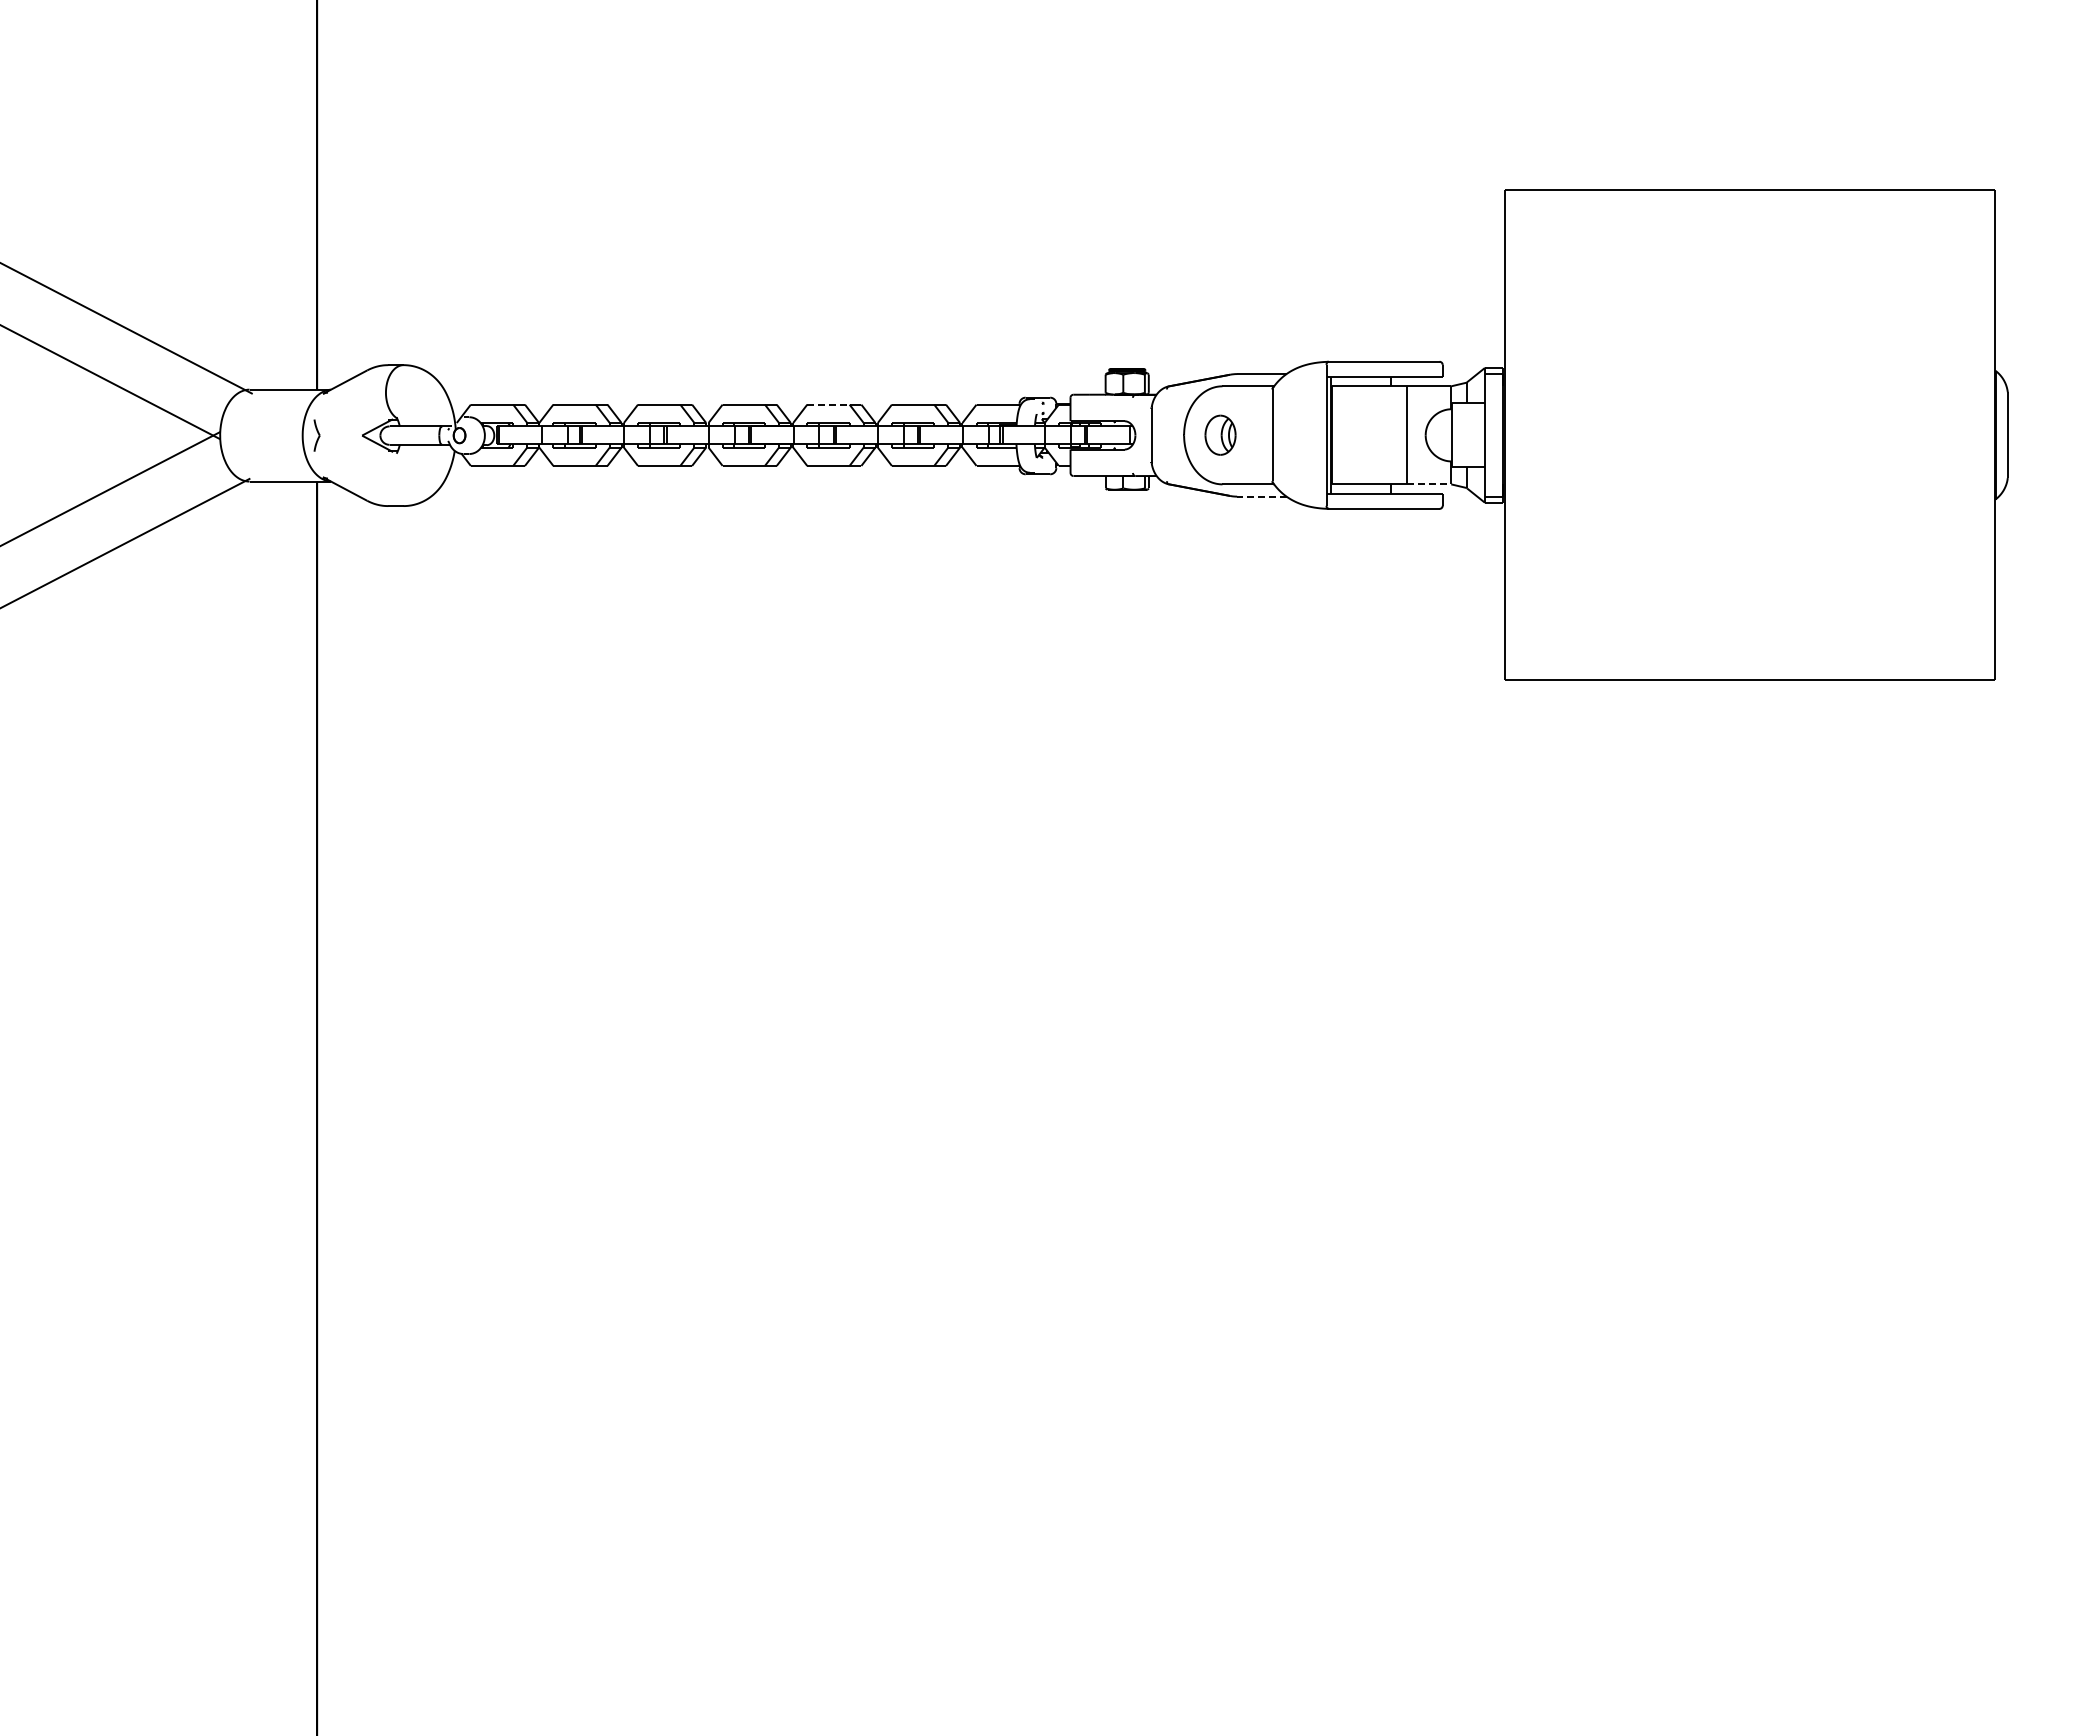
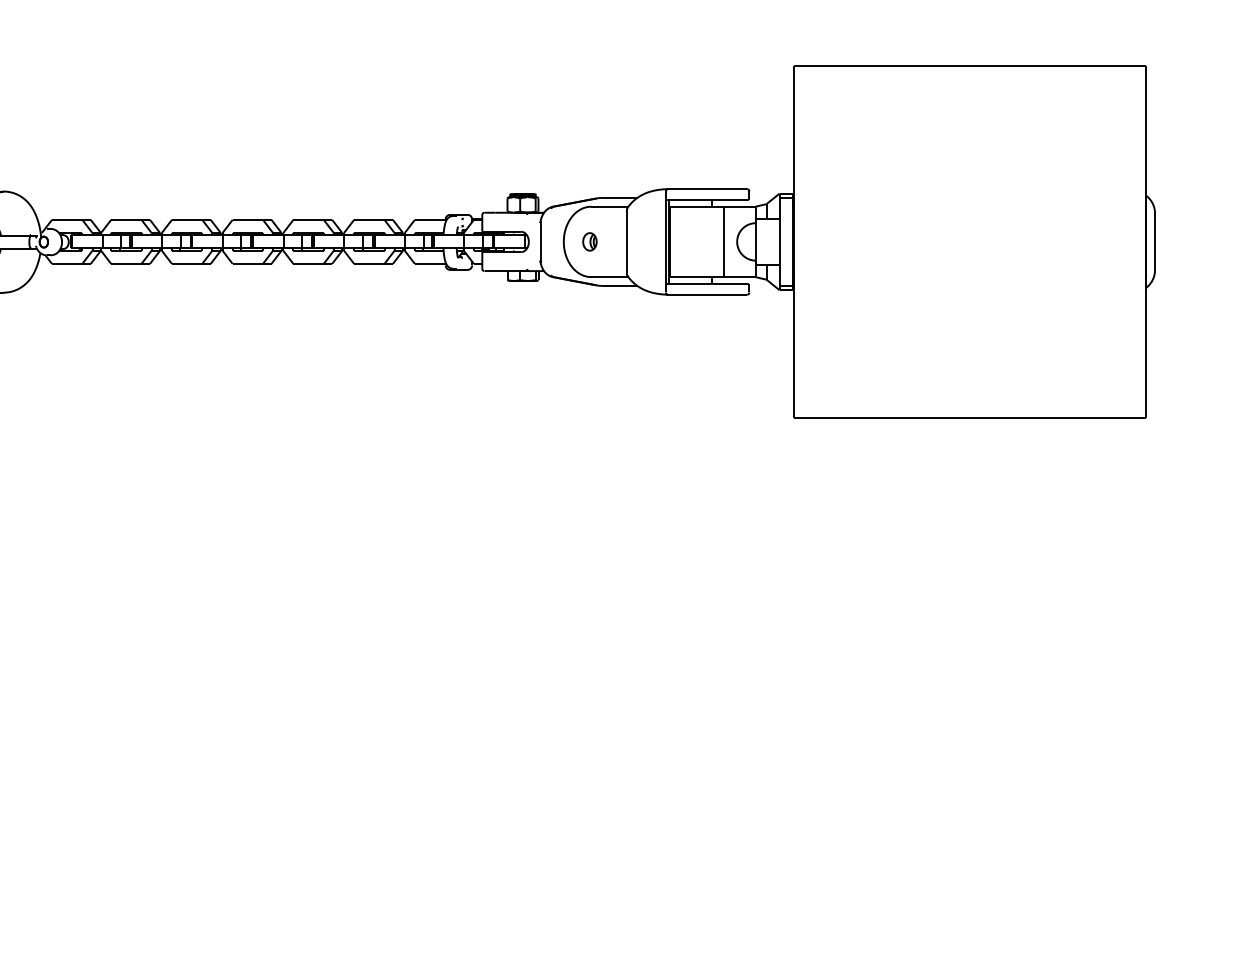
line: (828, 404) -> (308, 219), dashed -> solid
part: (1220, 435) -> (589, 242), size x0.62
line: (1429, 484) -> (739, 277), dashed -> solid
line: (1261, 496) -> (619, 285), dashed -> solid

